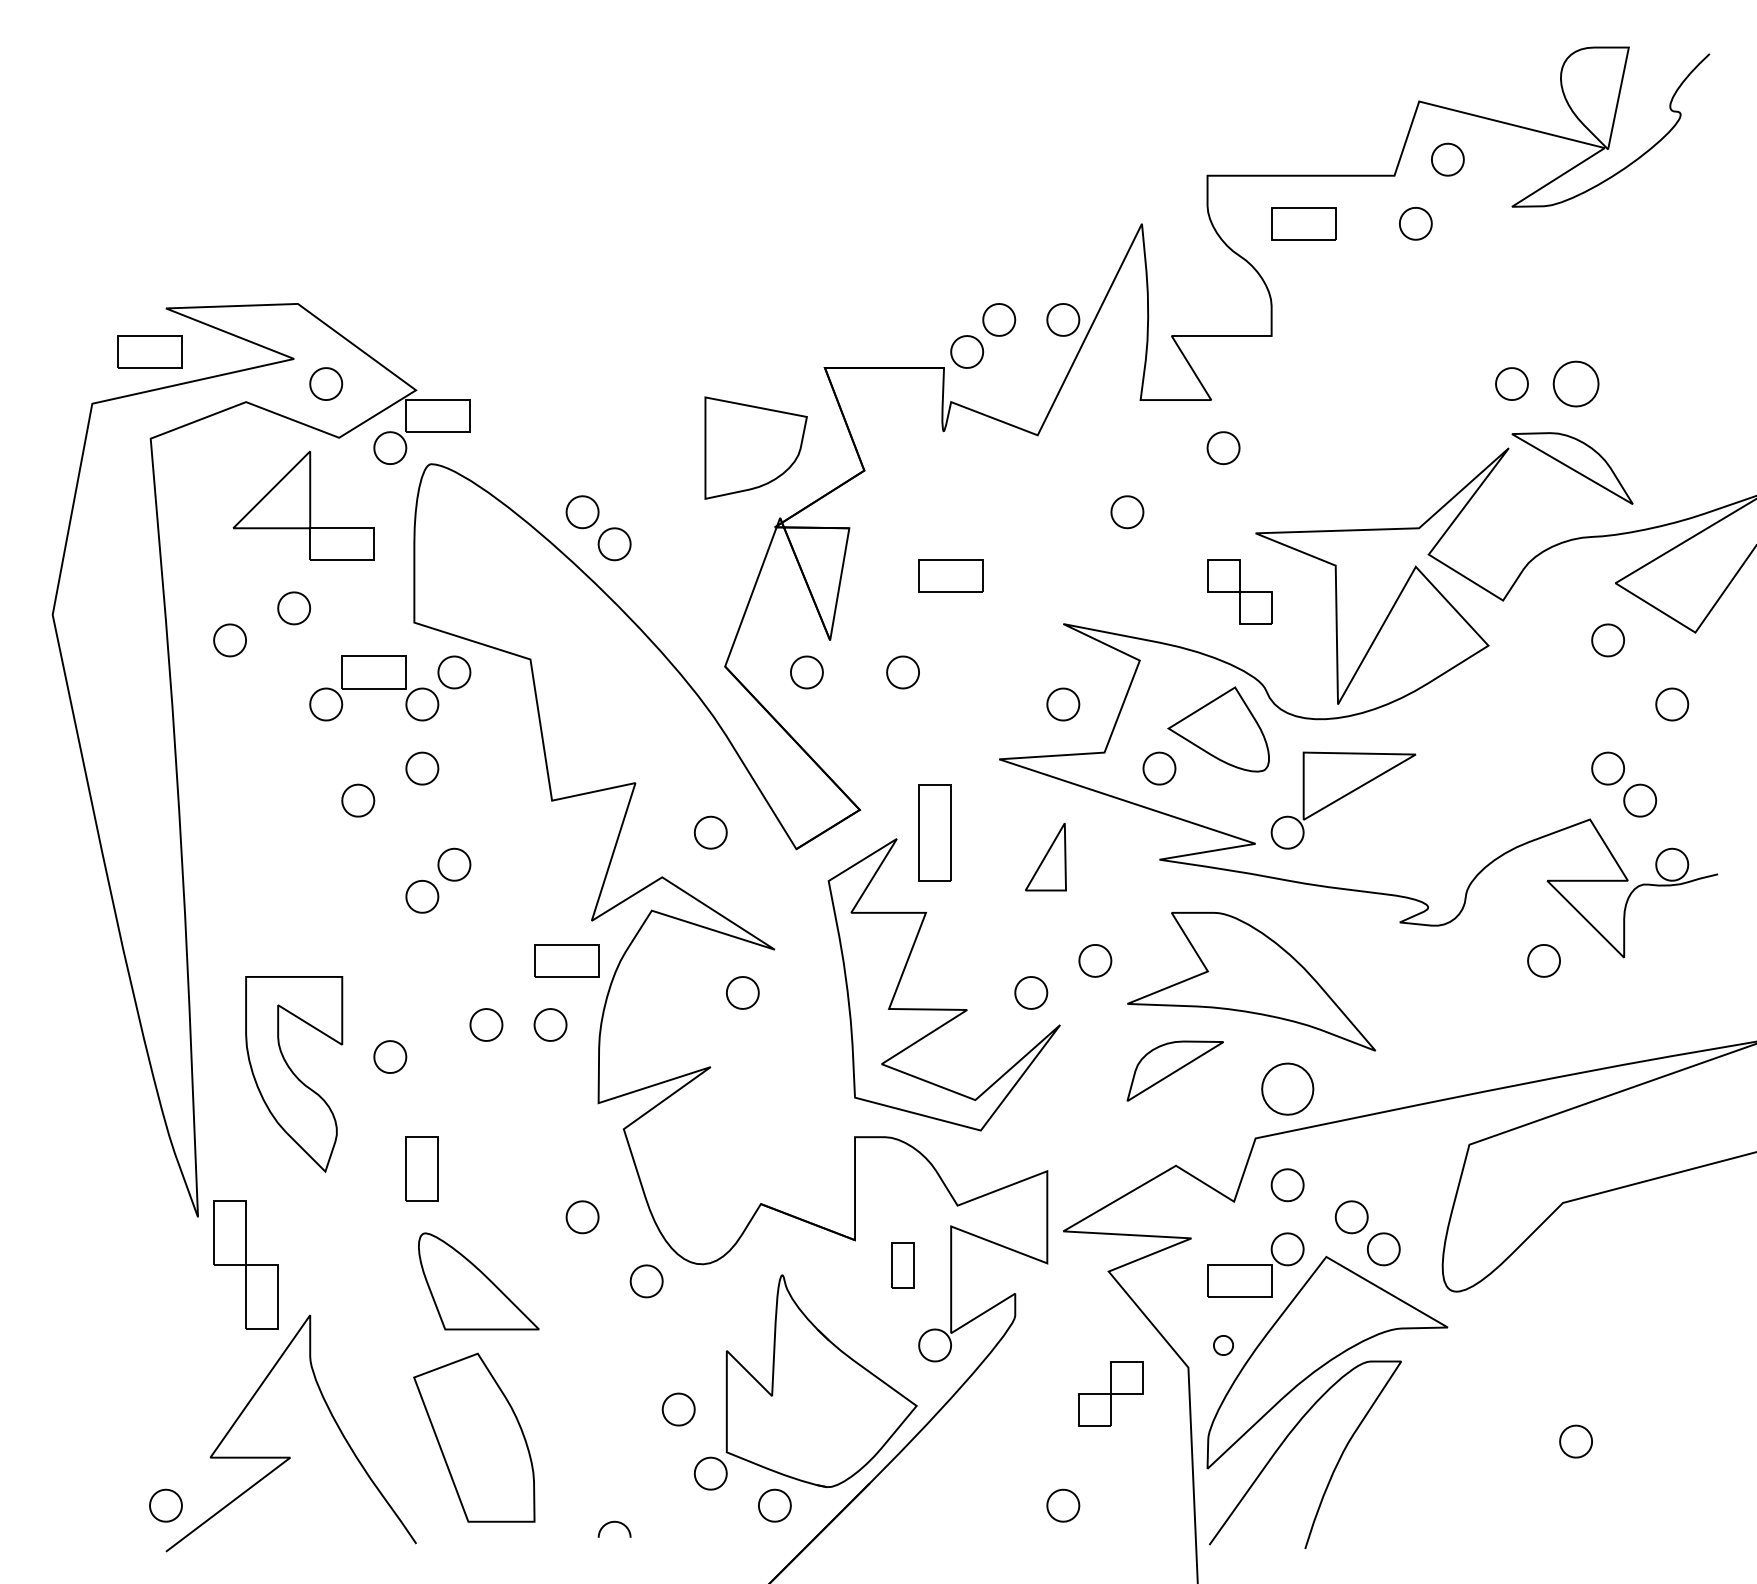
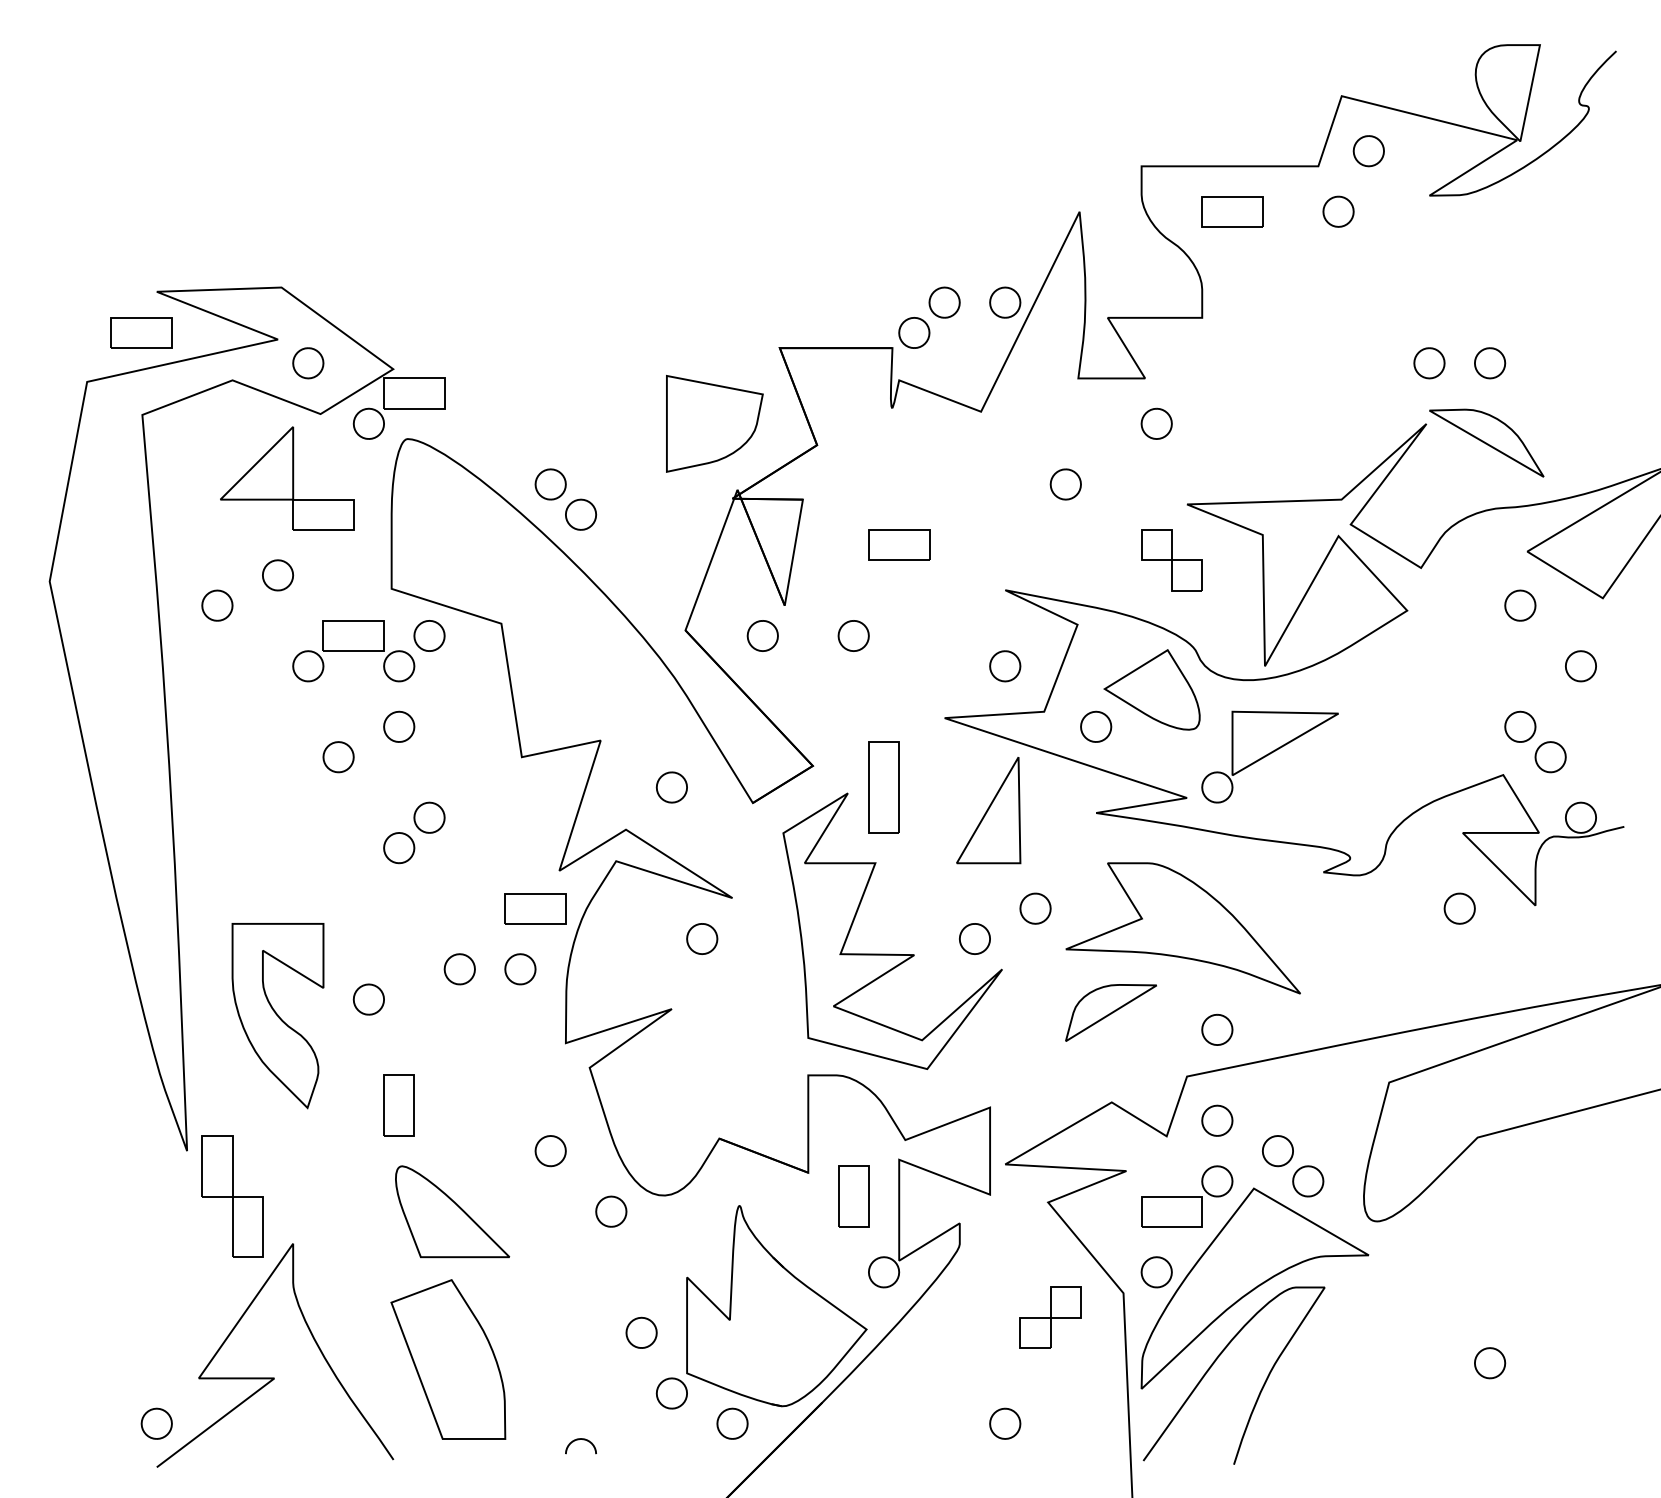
part: (1575, 383) -> (1489, 362), size x0.71
part: (1045, 856) -> (988, 809), size x1.67
part: (1287, 1088) -> (1217, 1029), size x0.62
part: (902, 1264) -> (853, 1195), size x1.43
part: (1223, 1345) -> (1156, 1272), size x1.67

